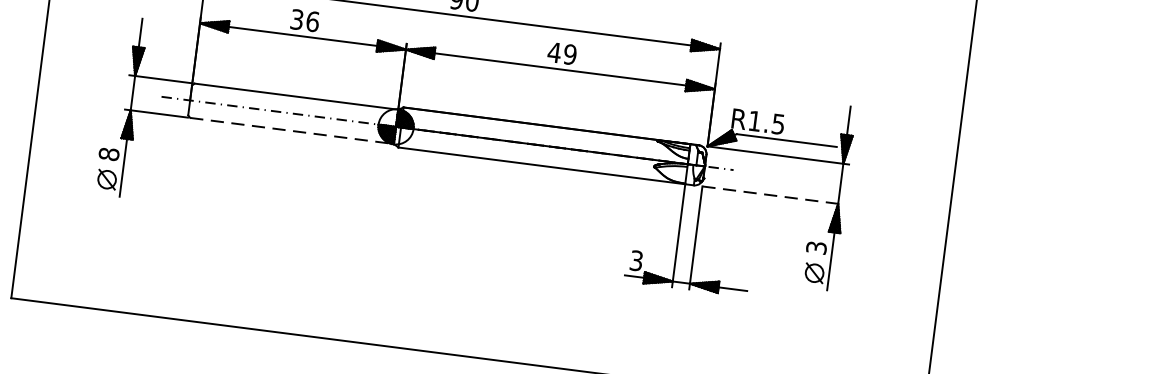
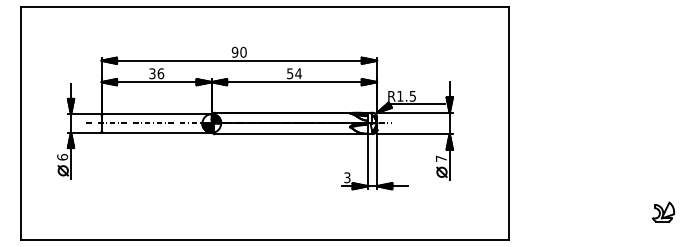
text: (560, 52) -> (293, 73), 49 -> 54
line: (292, 130) -> (157, 132), dashed -> solid
text: (108, 154) -> (62, 157), 8 -> 6
line: (772, 195) -> (414, 134), dashed -> solid
text: (815, 247) -> (440, 158), 3 -> 7

